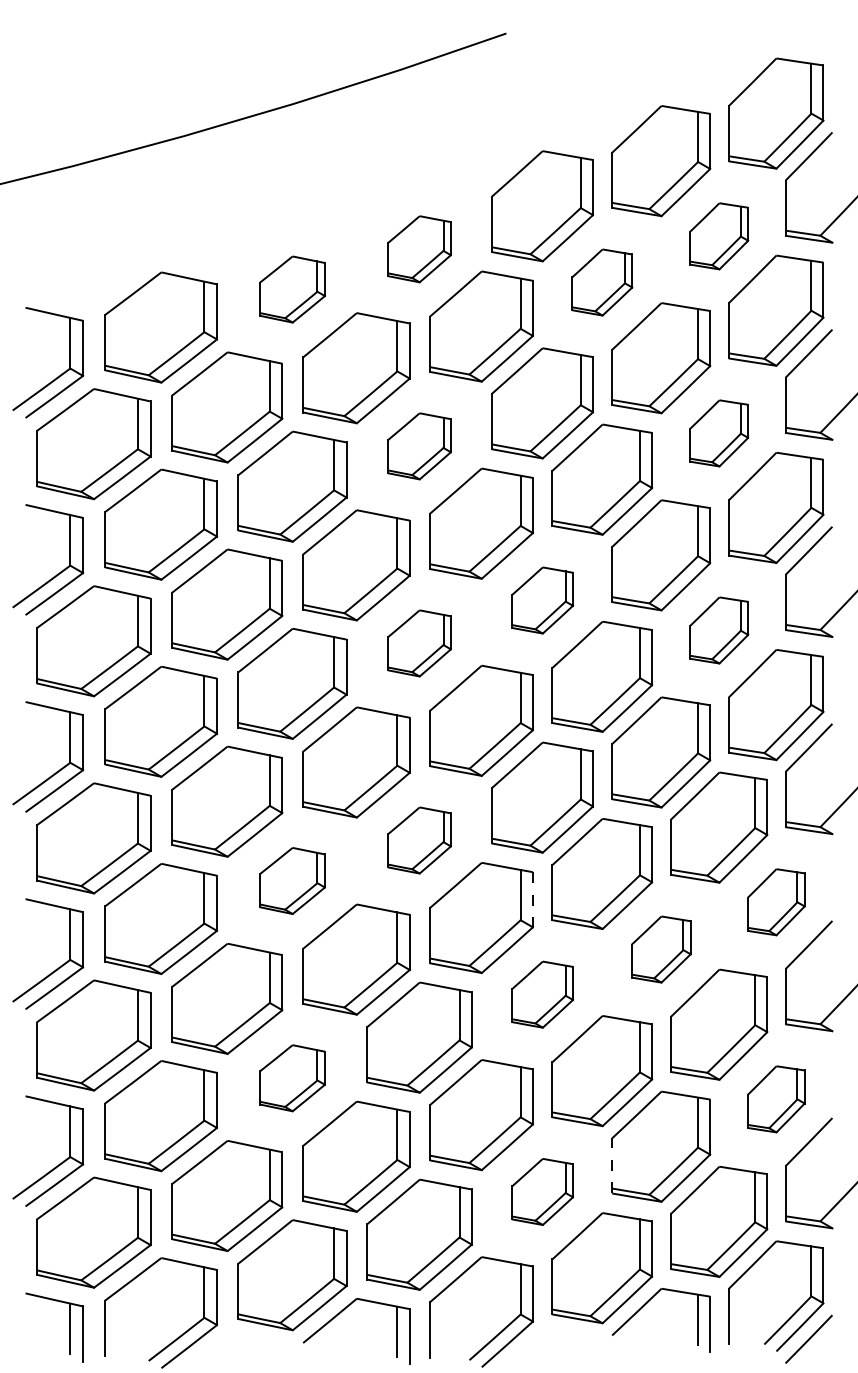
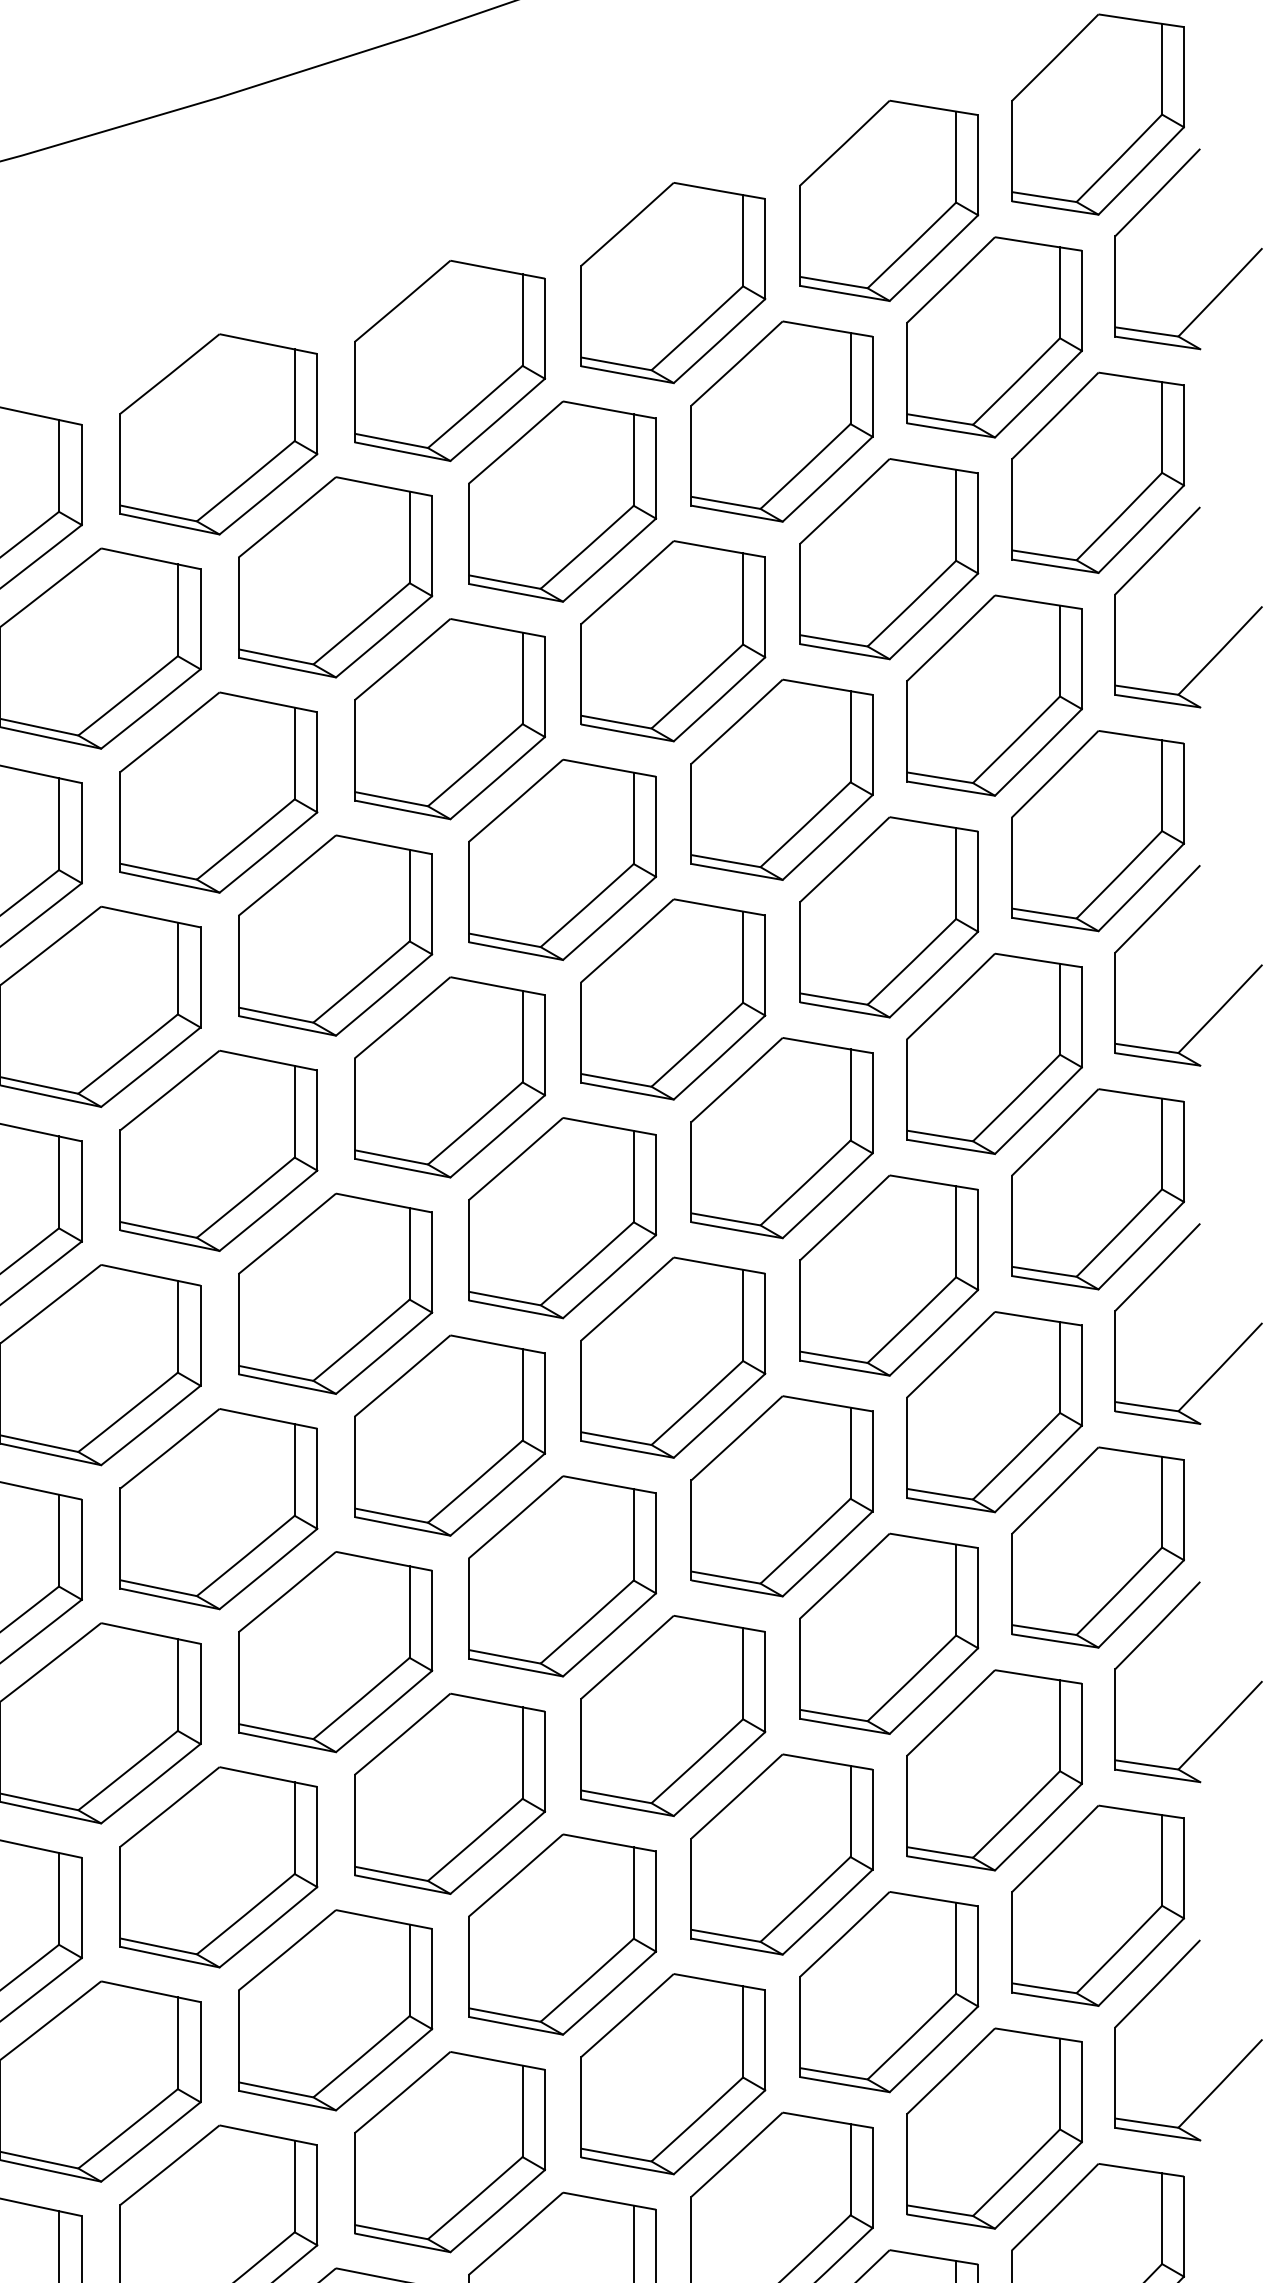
part: (719, 236) -> (995, 337), size x1.67
part: (419, 249) -> (449, 361), size x1.67
part: (602, 282) -> (782, 421), size x1.67
part: (292, 289) -> (219, 434), size x1.67
part: (719, 433) -> (995, 695), size x1.67
part: (419, 446) -> (449, 719), size x1.67
part: (542, 600) -> (673, 999), size x1.67
part: (719, 630) -> (995, 1053), size x1.67
part: (419, 643) -> (449, 1077), size x1.67
part: (419, 840) -> (449, 1435), size x1.67
part: (292, 880) -> (219, 1508), size x1.67
line: (532, 899) -> (655, 1542), dashed -> solid
part: (776, 902) -> (1098, 1548), size x1.67
part: (661, 949) -> (889, 1633), size x1.67
part: (542, 994) -> (673, 1715), size x1.67
part: (292, 1078) -> (219, 1868), size x1.67
part: (776, 1099) -> (1098, 1906), size x1.67
line: (612, 1165) -> (800, 2026), dashed -> solid
part: (542, 1191) -> (673, 2073), size x1.67

